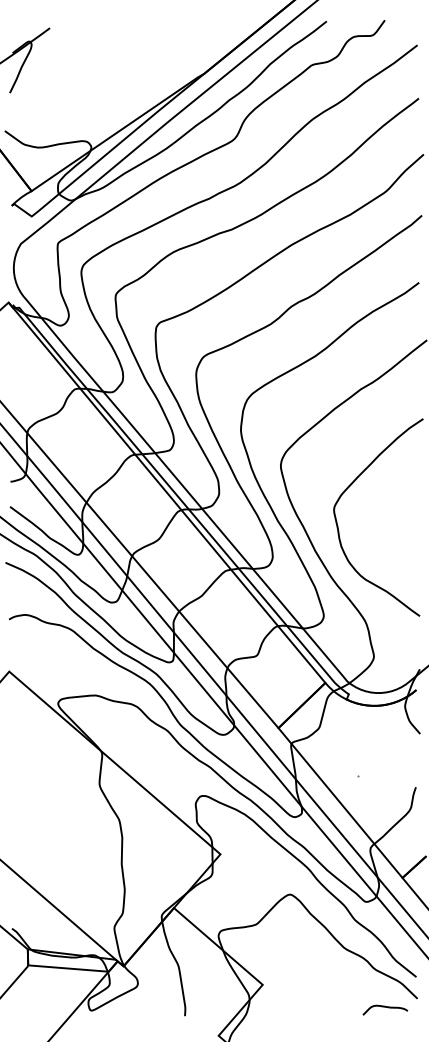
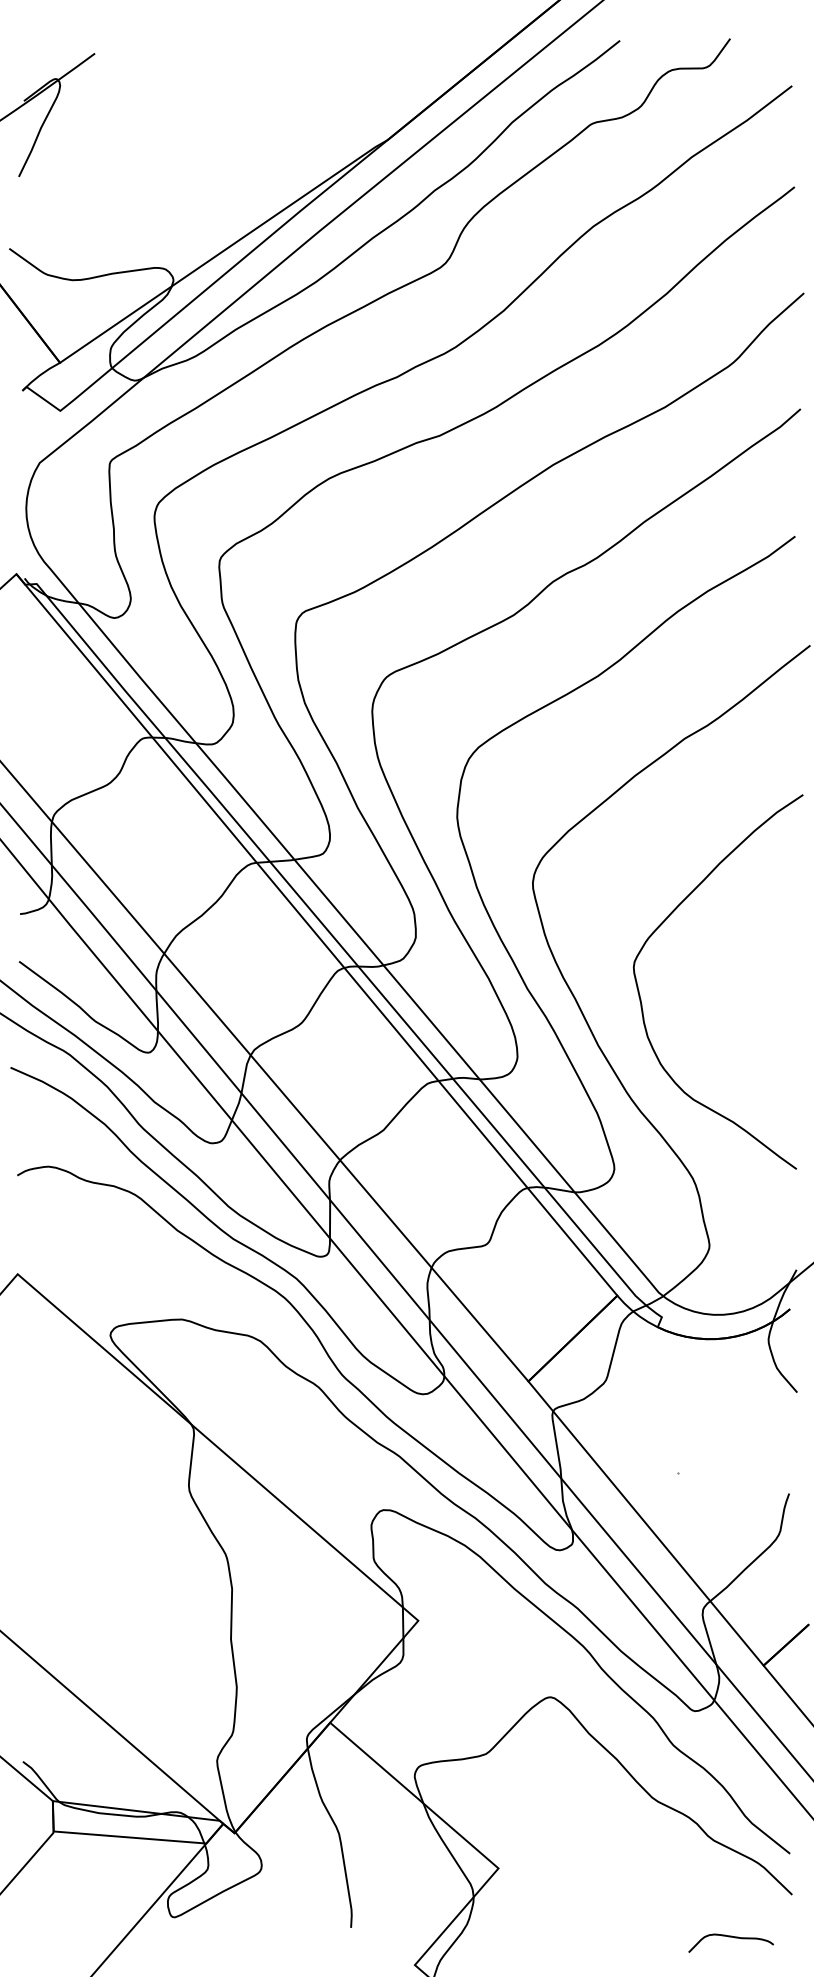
curve: (385, 1007) -> (731, 1937), moved

